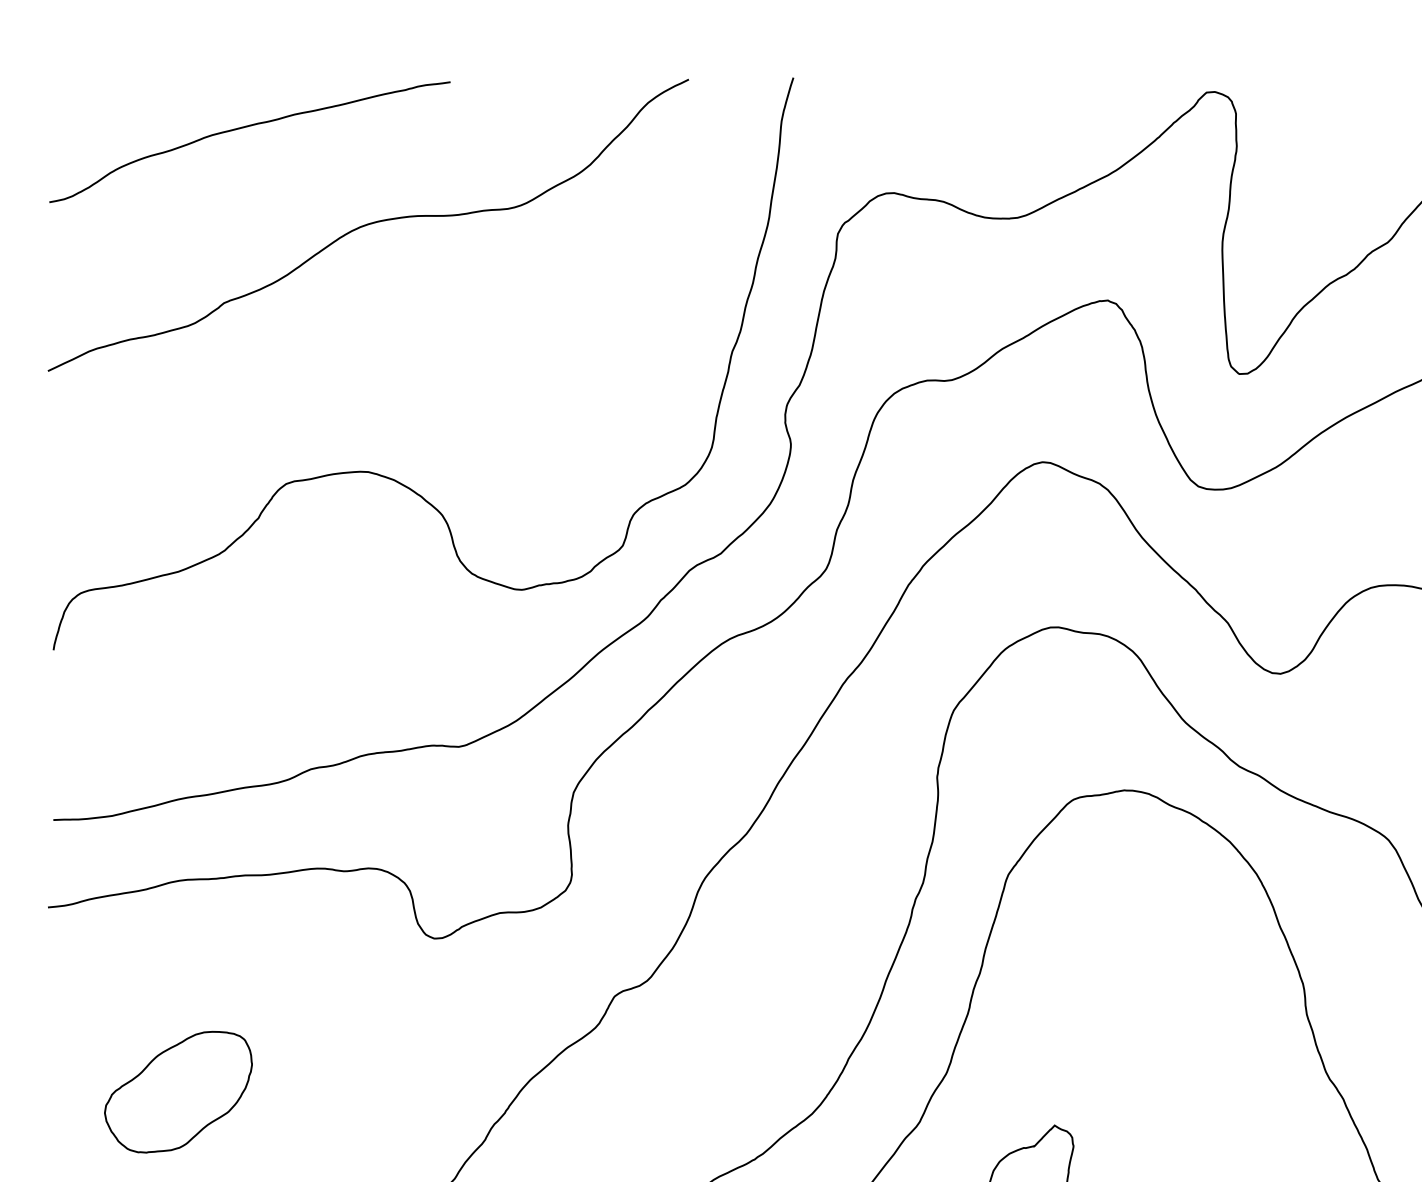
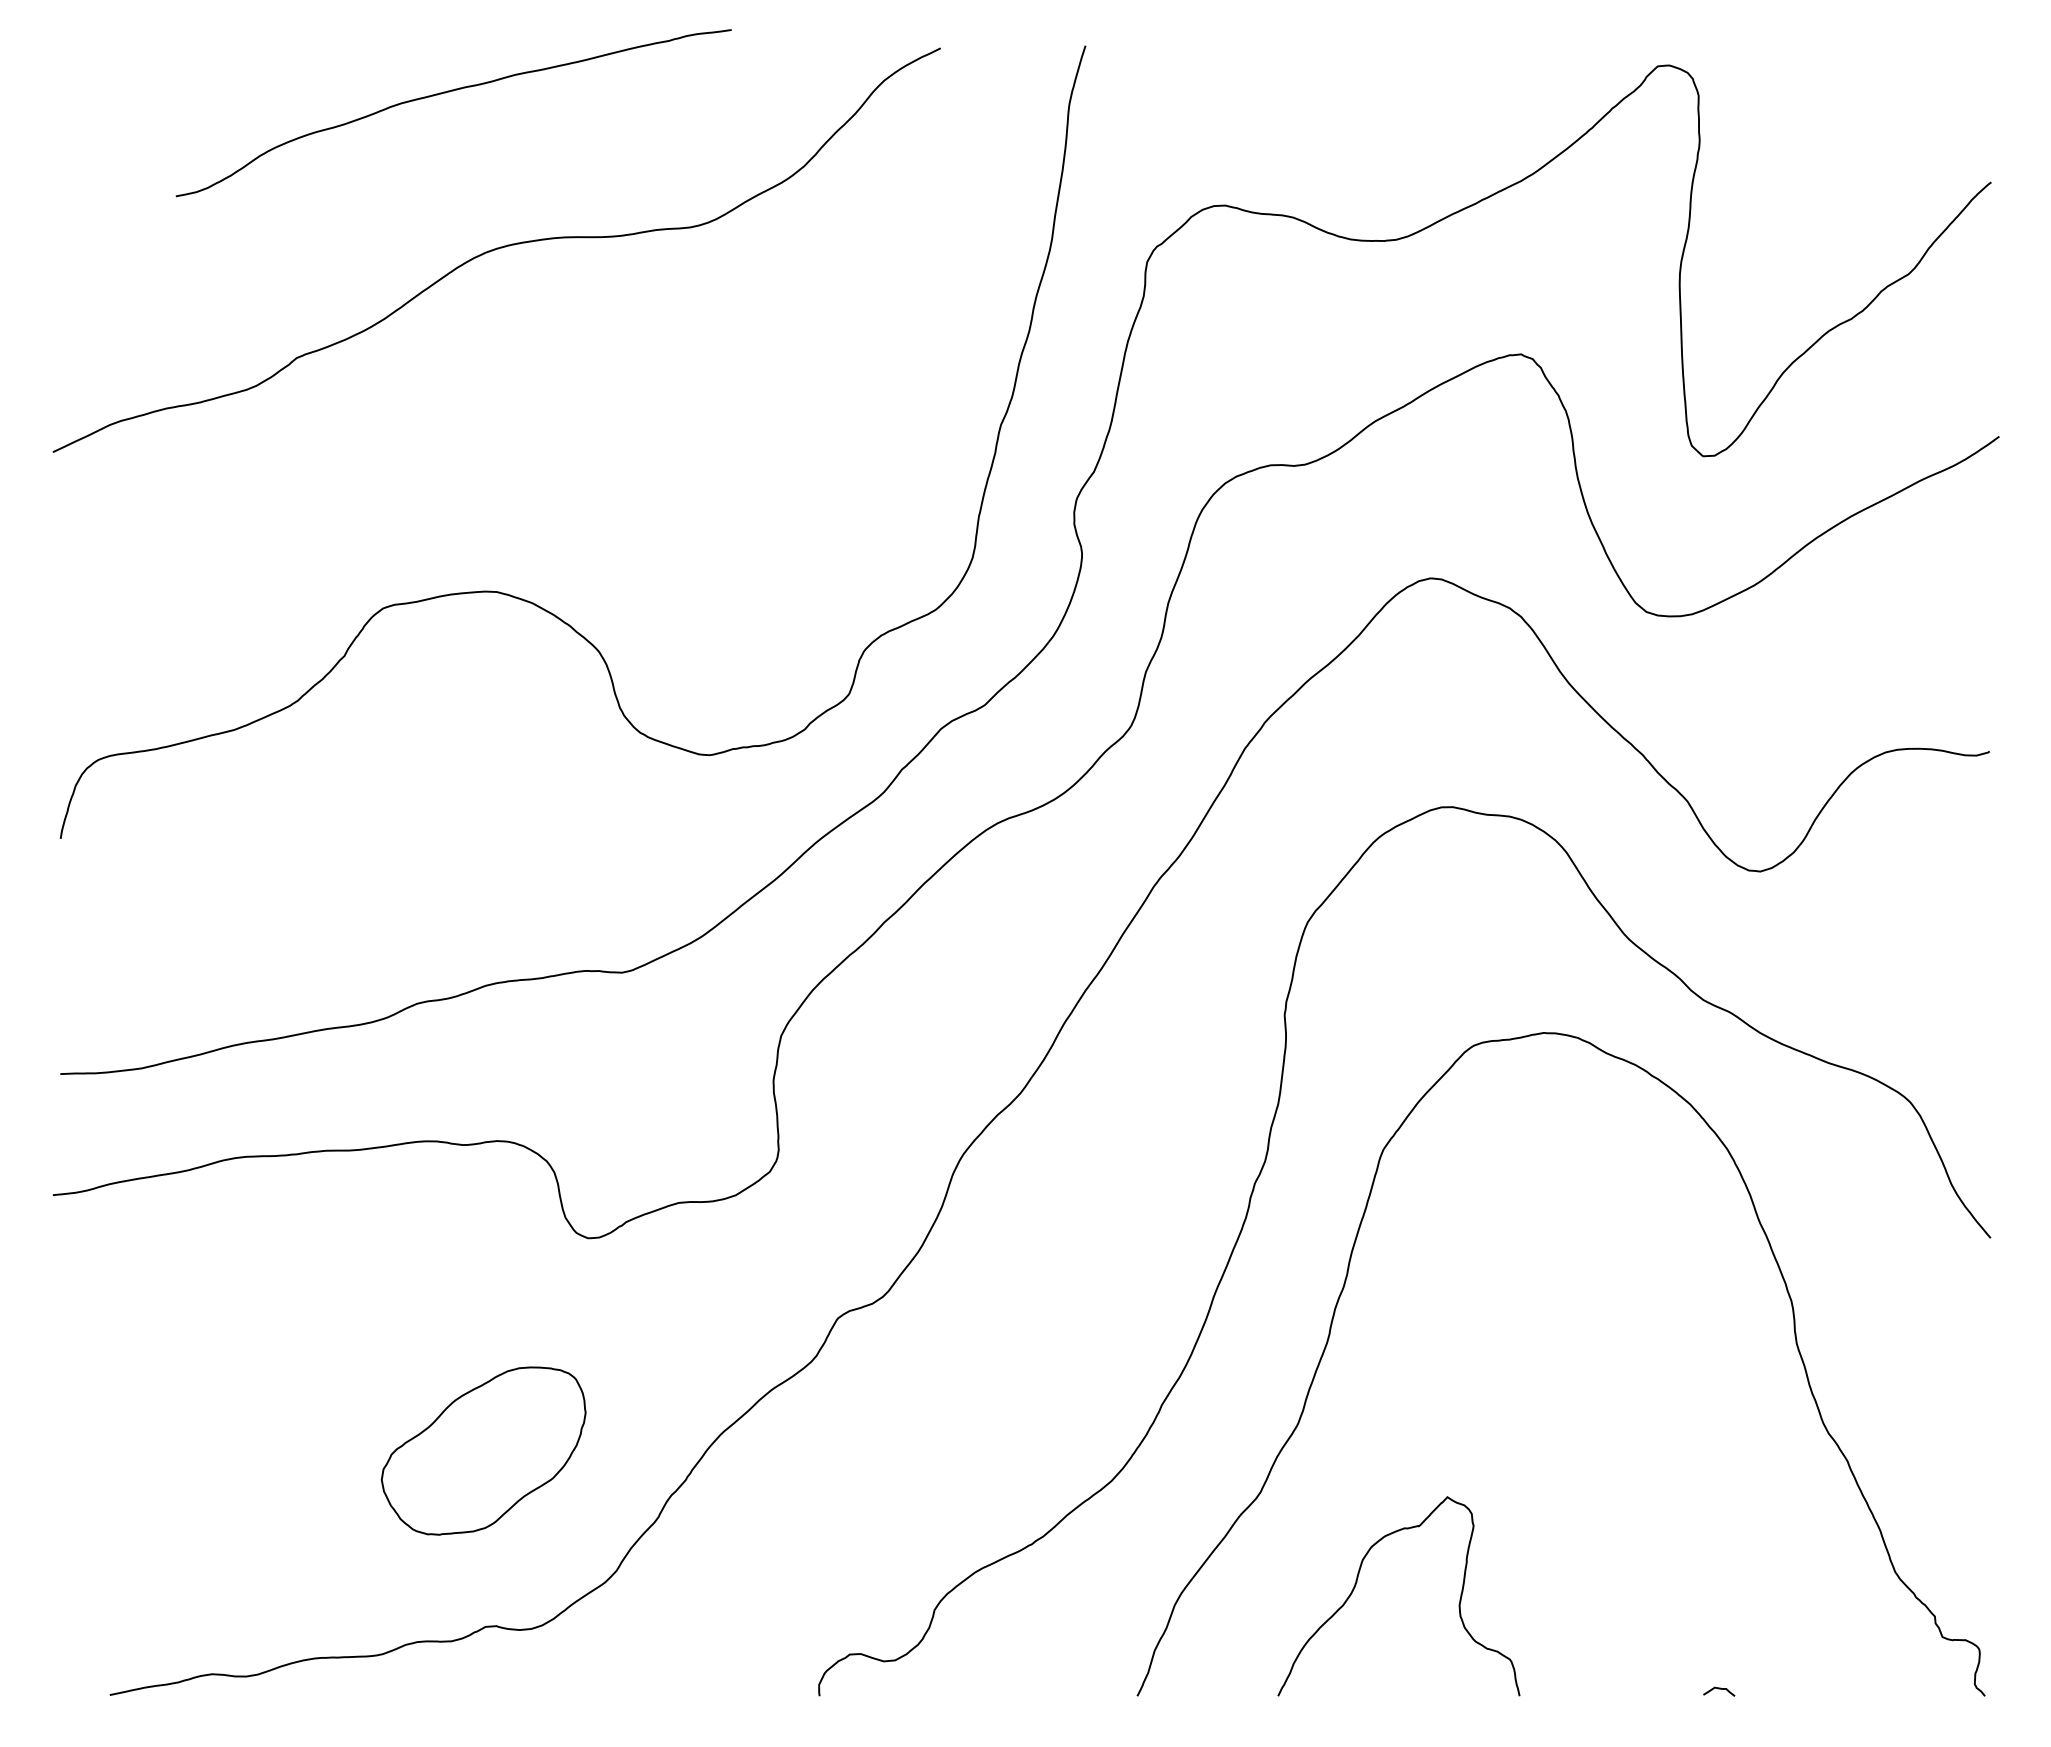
curve: (246, 127) -> (449, 92), moved
part: (178, 1091) -> (483, 1450), moved

